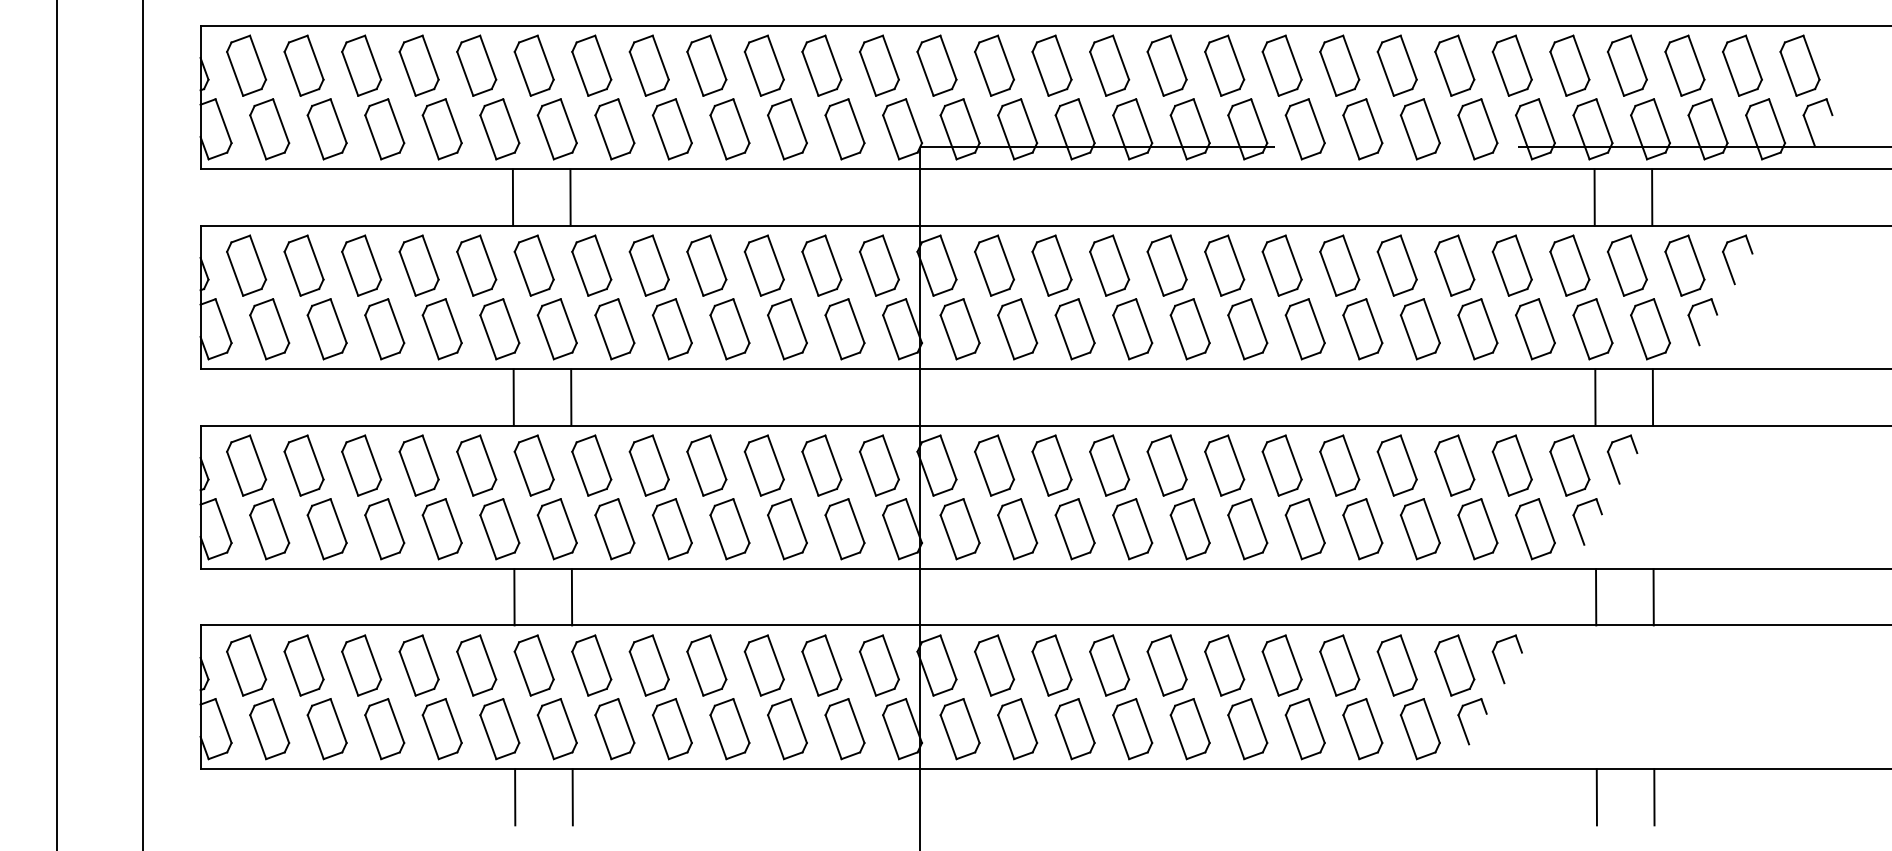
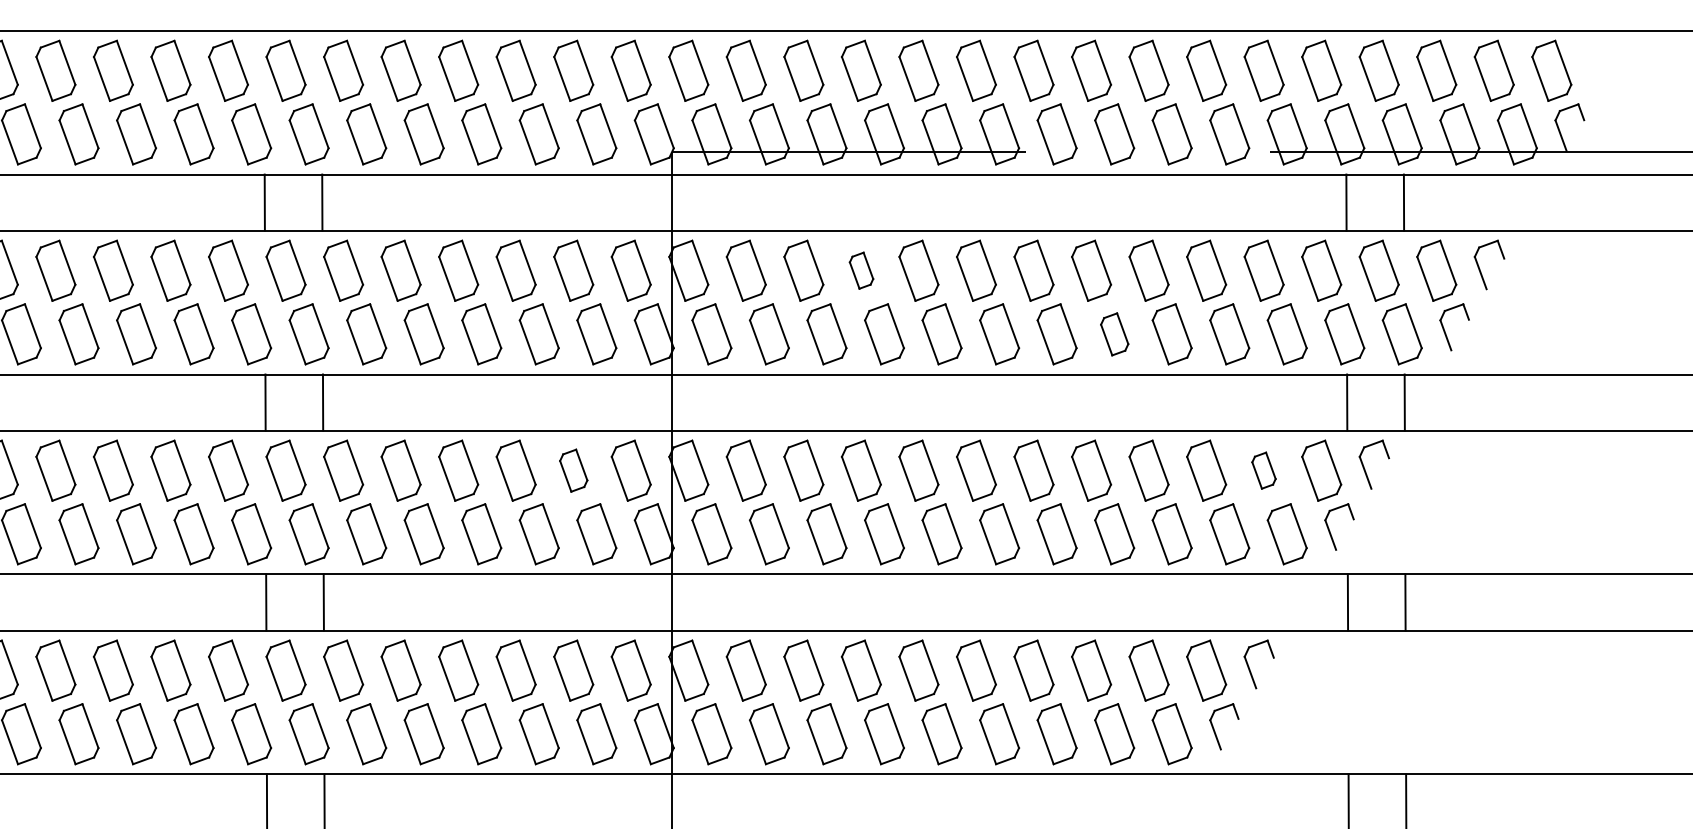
part: (1109, 265) -> (861, 270), size x0.6
part: (1362, 329) -> (1114, 334), size x0.7
part: (821, 465) -> (573, 470), size x0.7
part: (1511, 465) -> (1263, 470), size x0.6

